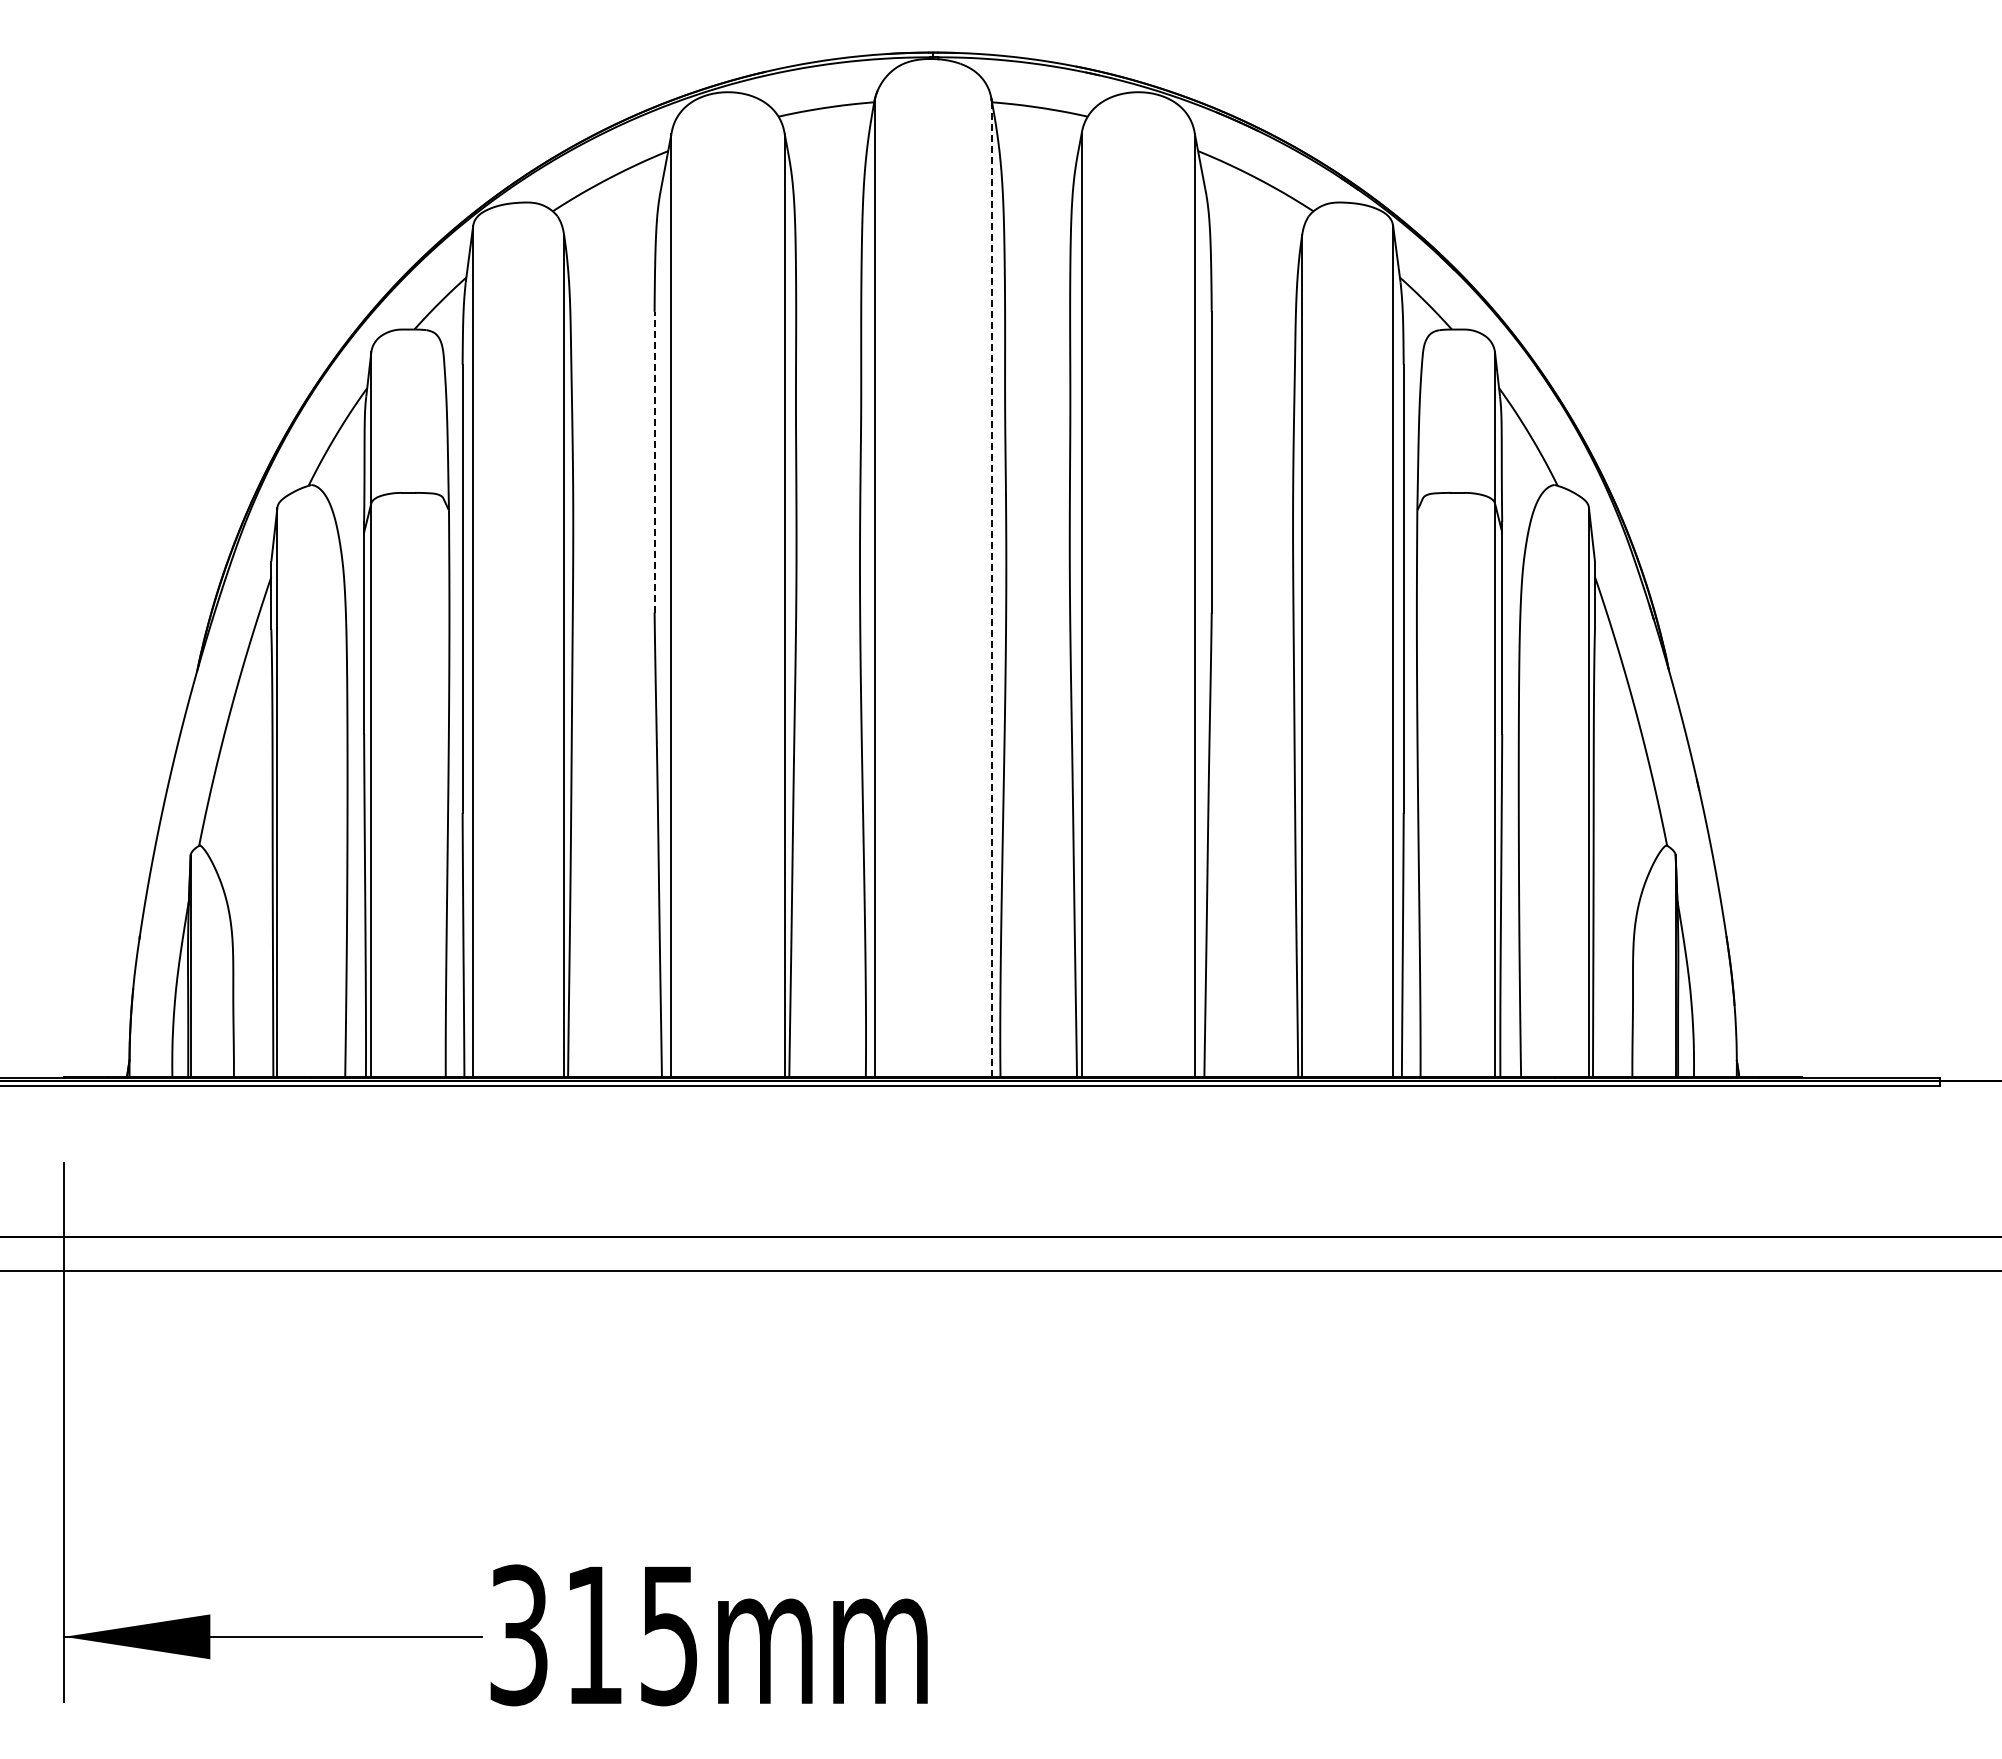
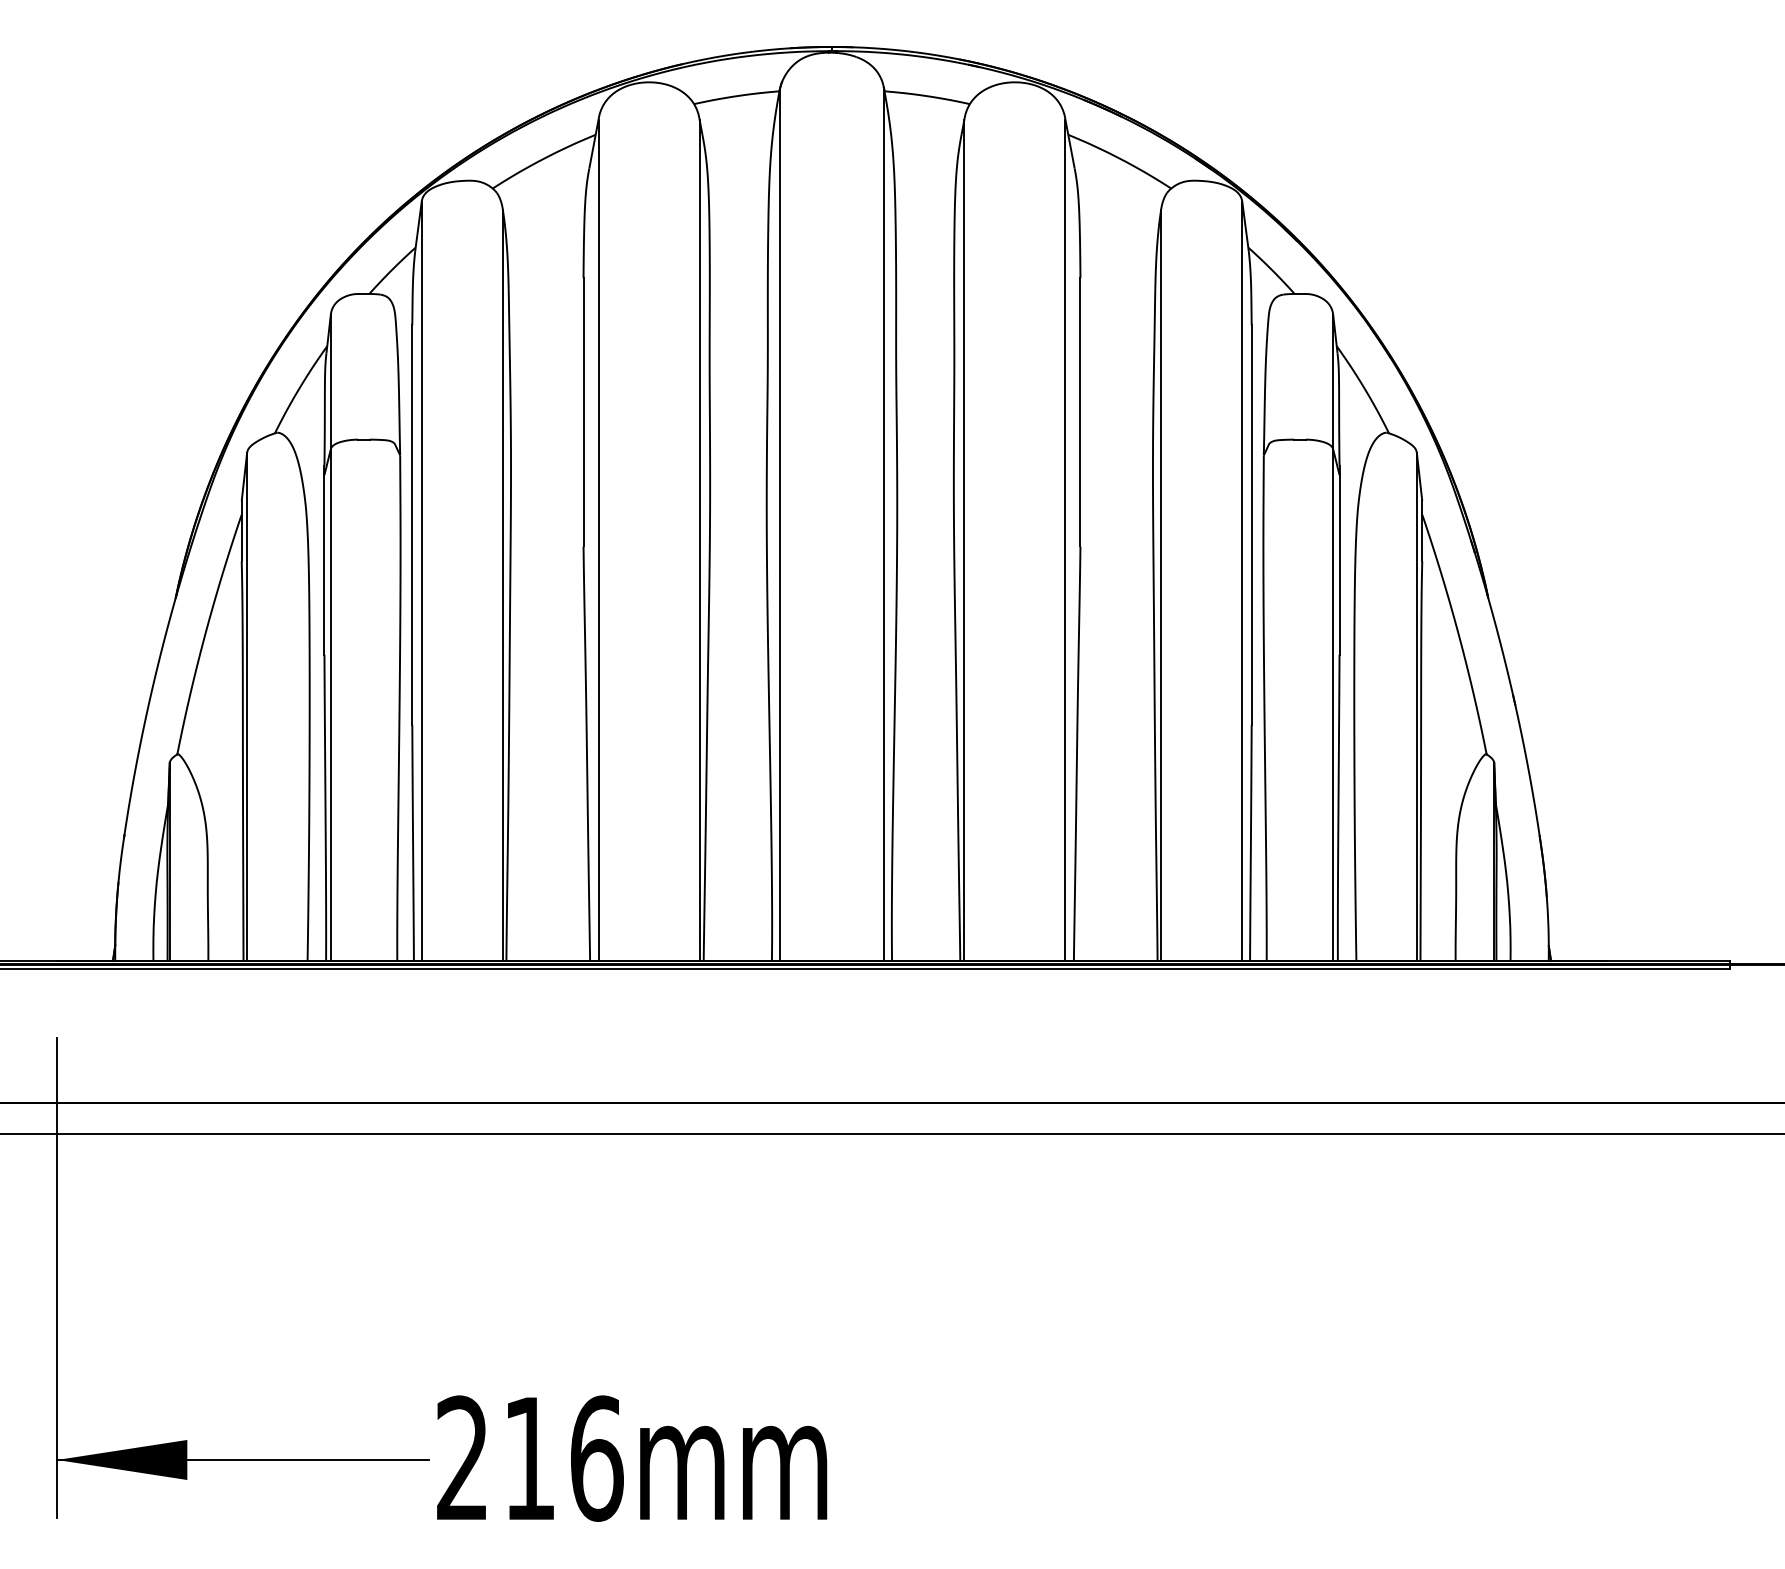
line: (654, 461) -> (583, 411), dashed -> solid
line: (991, 588) -> (884, 524), dashed -> solid
text: (594, 1635) -> (529, 1458), 315mm -> 216mm

